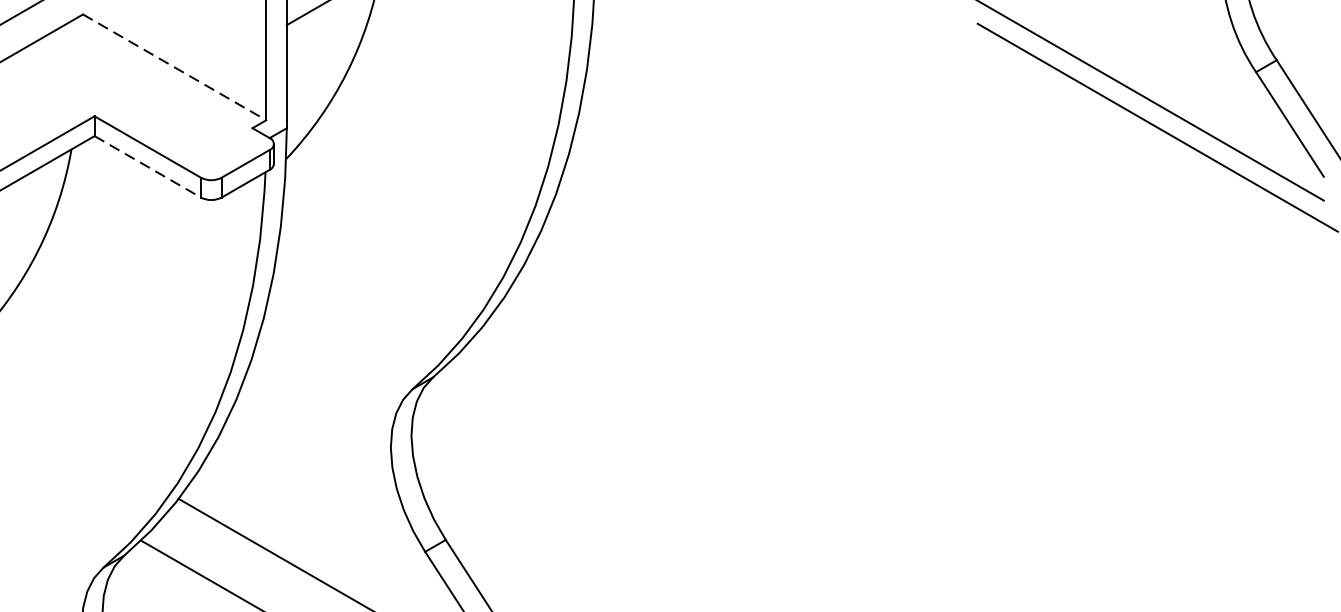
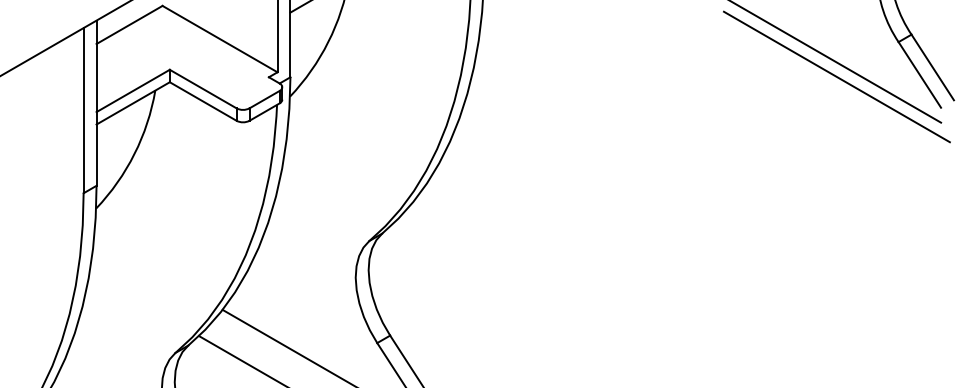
line: (175, 67) -> (220, 39), dashed -> solid
line: (148, 166) -> (203, 101), dashed -> solid

